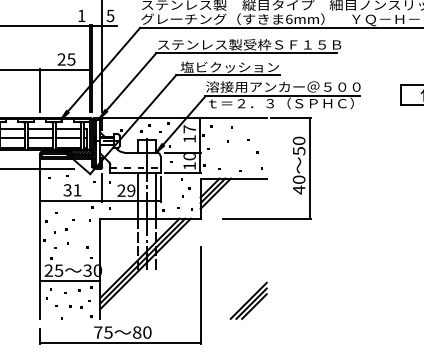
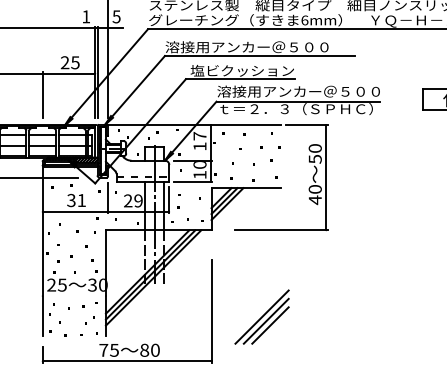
text: (249, 45) -> (262, 47), ステンレス製受枠ＳＦ１５Ｂ -> 溶接用アンカー＠５００
line: (69, 281) -> (73, 296), removed
part: (249, 300) -> (262, 316), size x1.4

